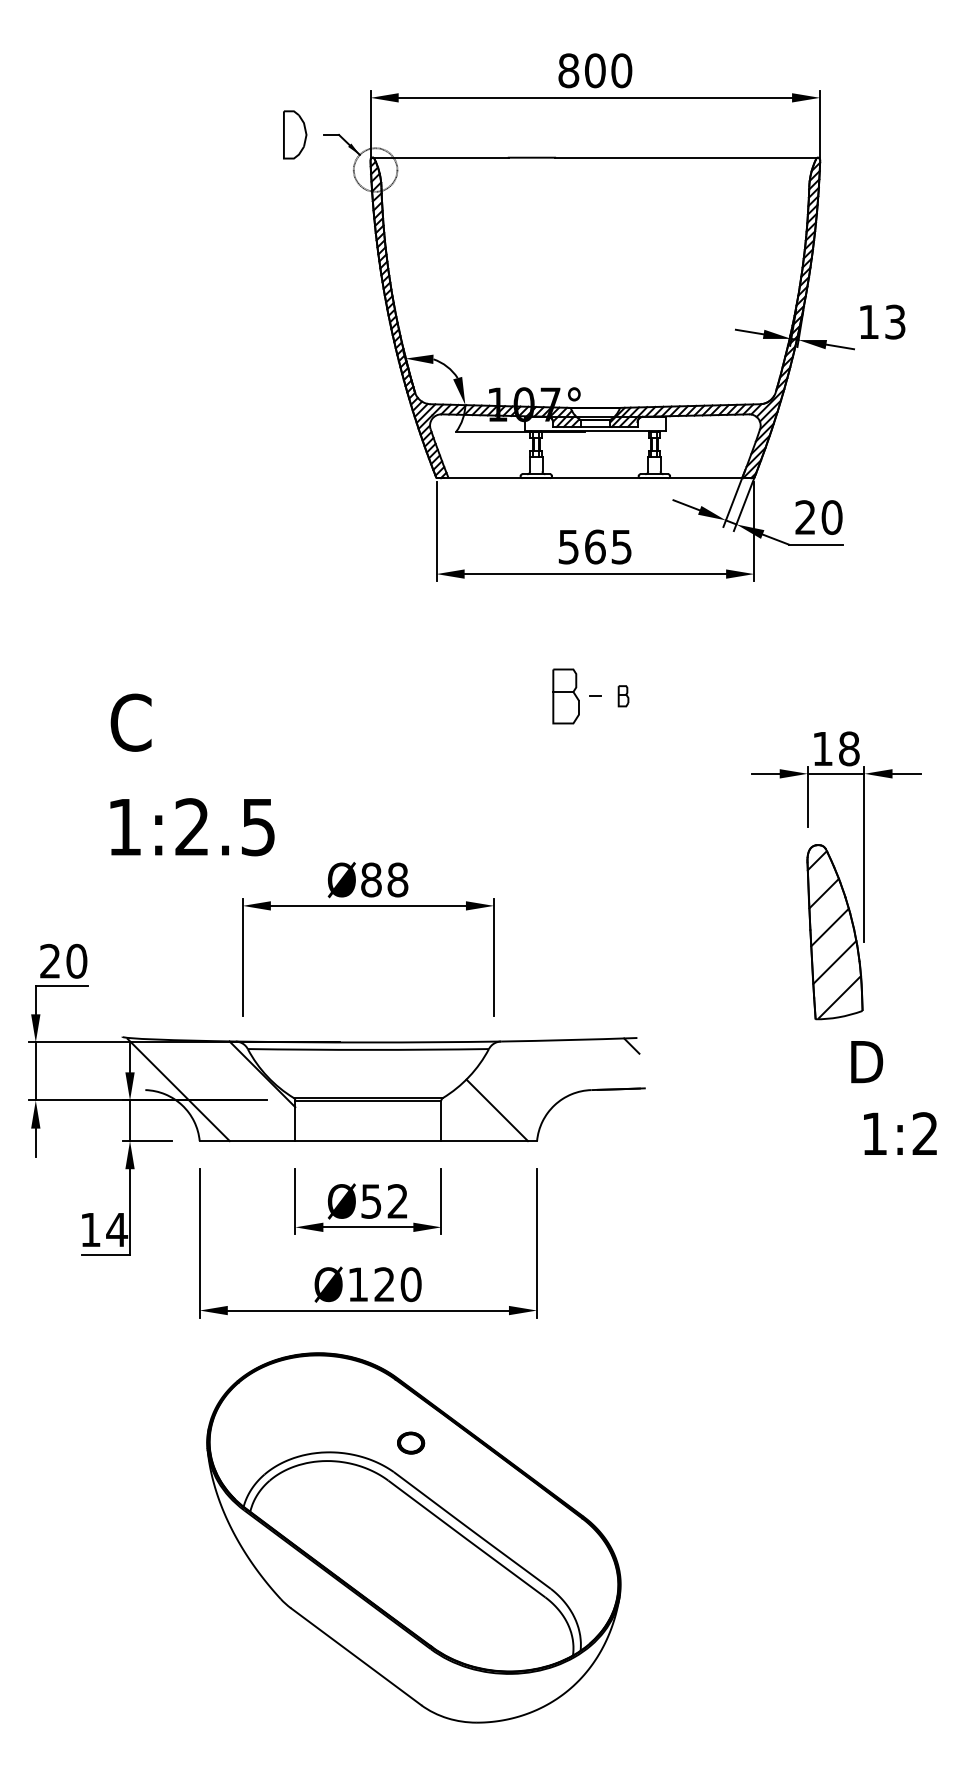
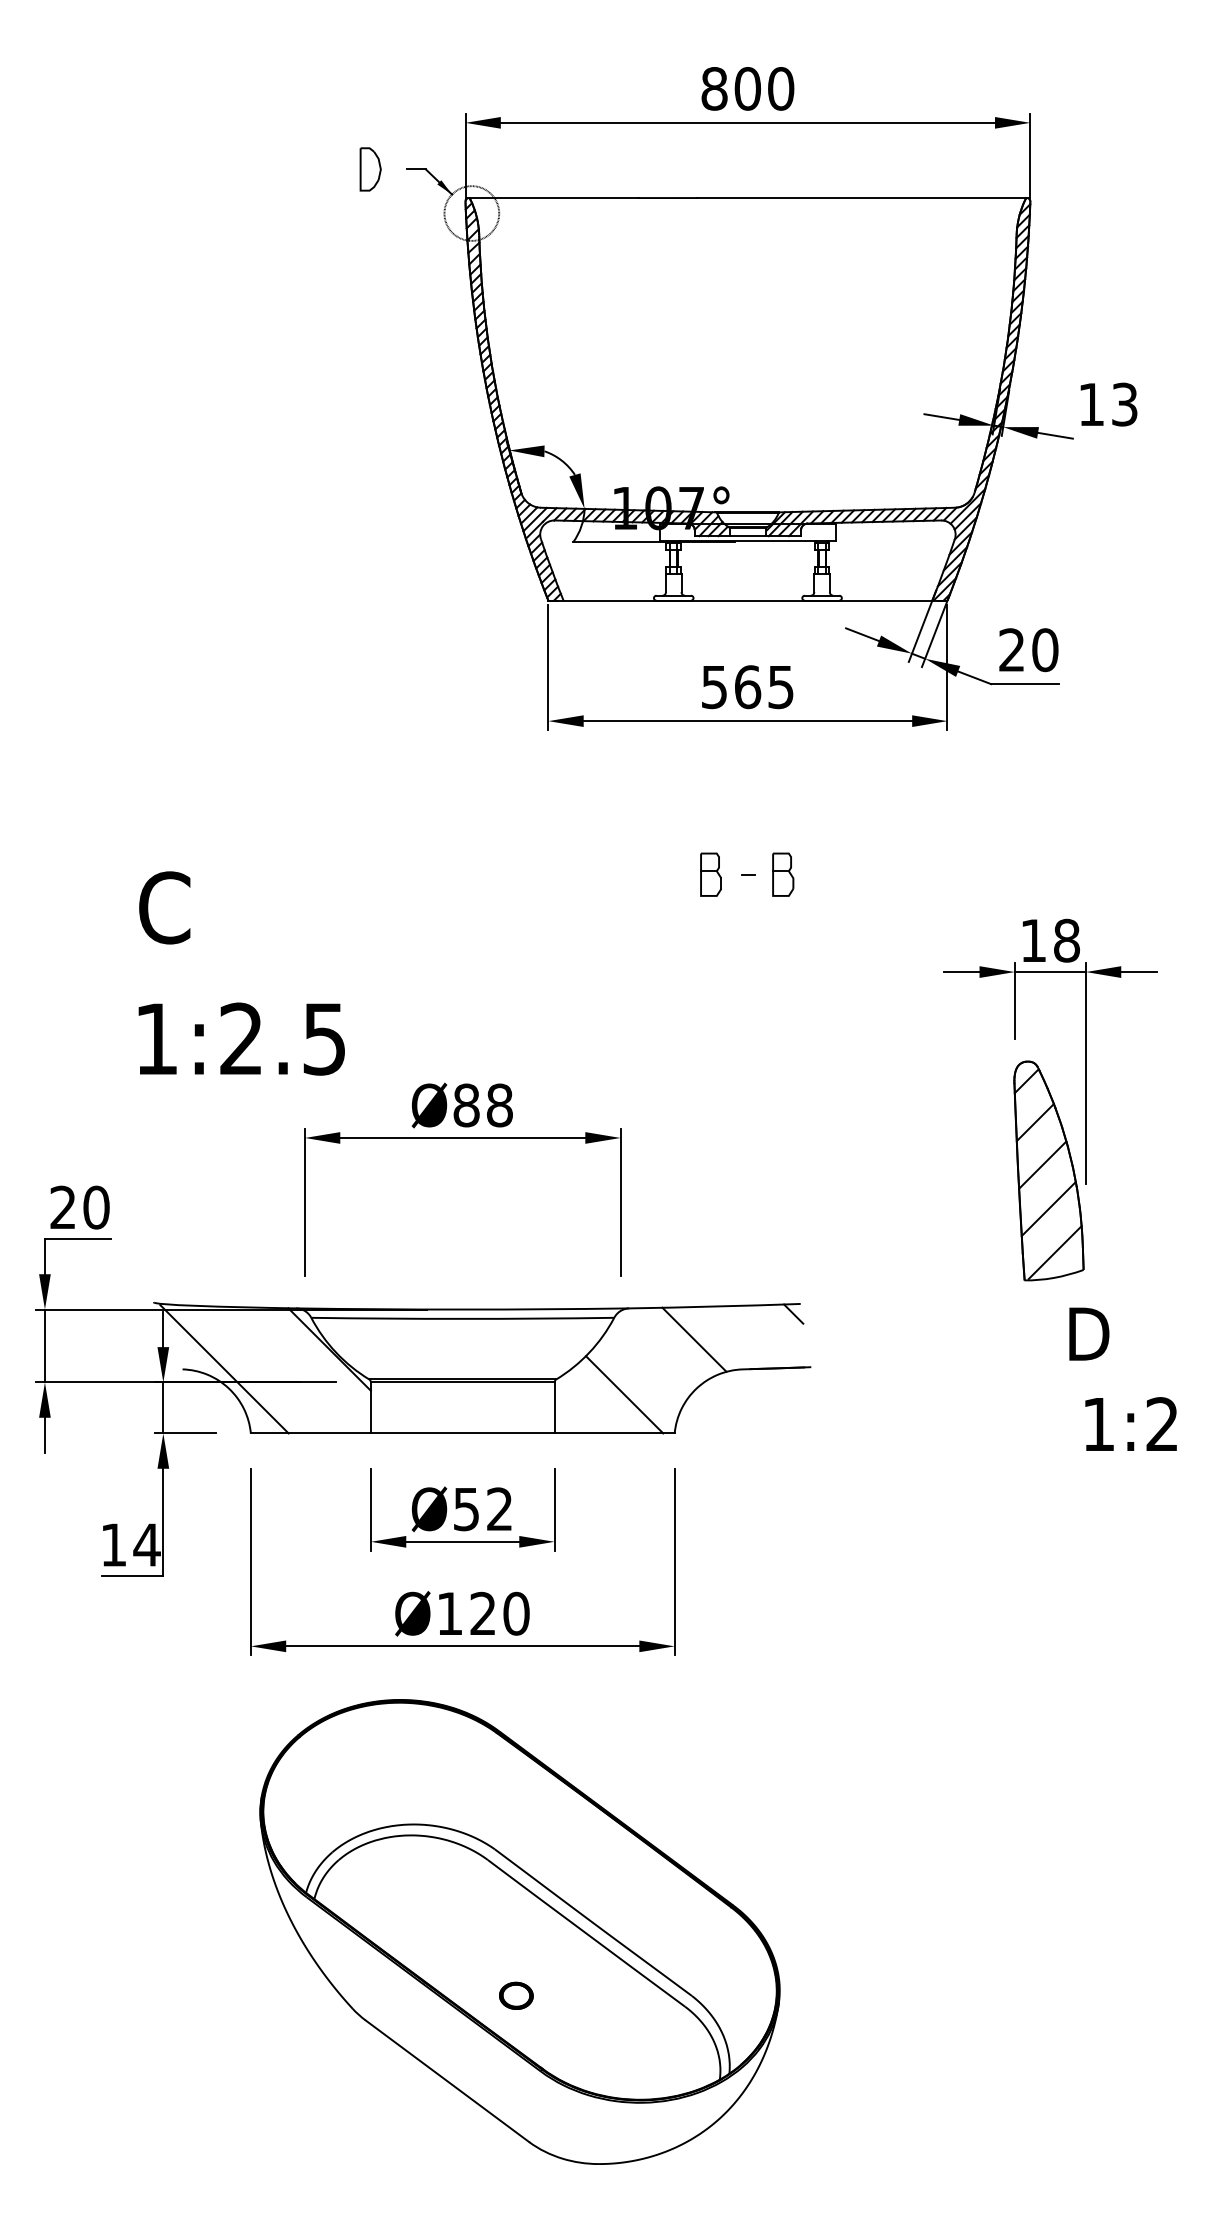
part: (294, 134) -> (370, 169), size x0.71
part: (565, 696) -> (710, 874), size x0.62
part: (623, 696) -> (783, 874), size x1.67
line: (552, 1066) -> (694, 1339), added
part: (411, 1442) -> (516, 1995), moved

